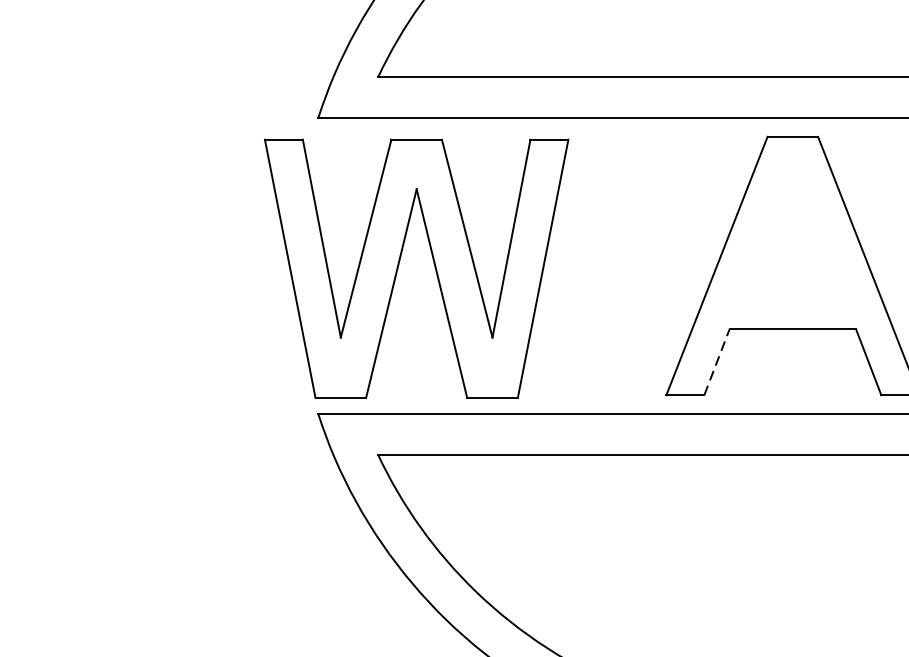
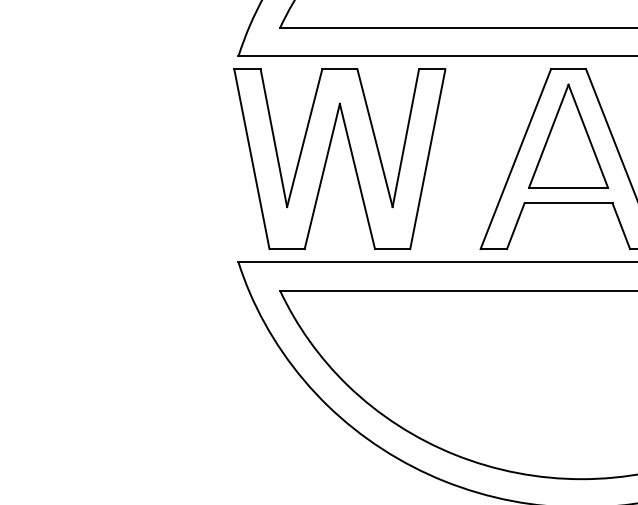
part: (792, 231) -> (568, 135), added
part: (400, 264) -> (328, 156), moved
line: (716, 362) -> (515, 226), dashed -> solid

